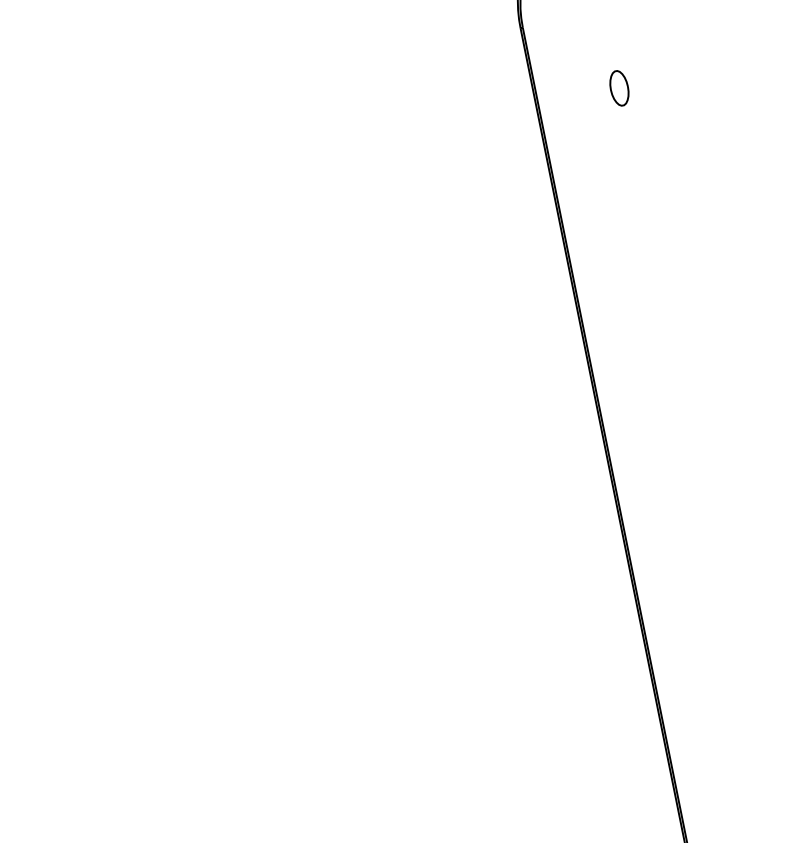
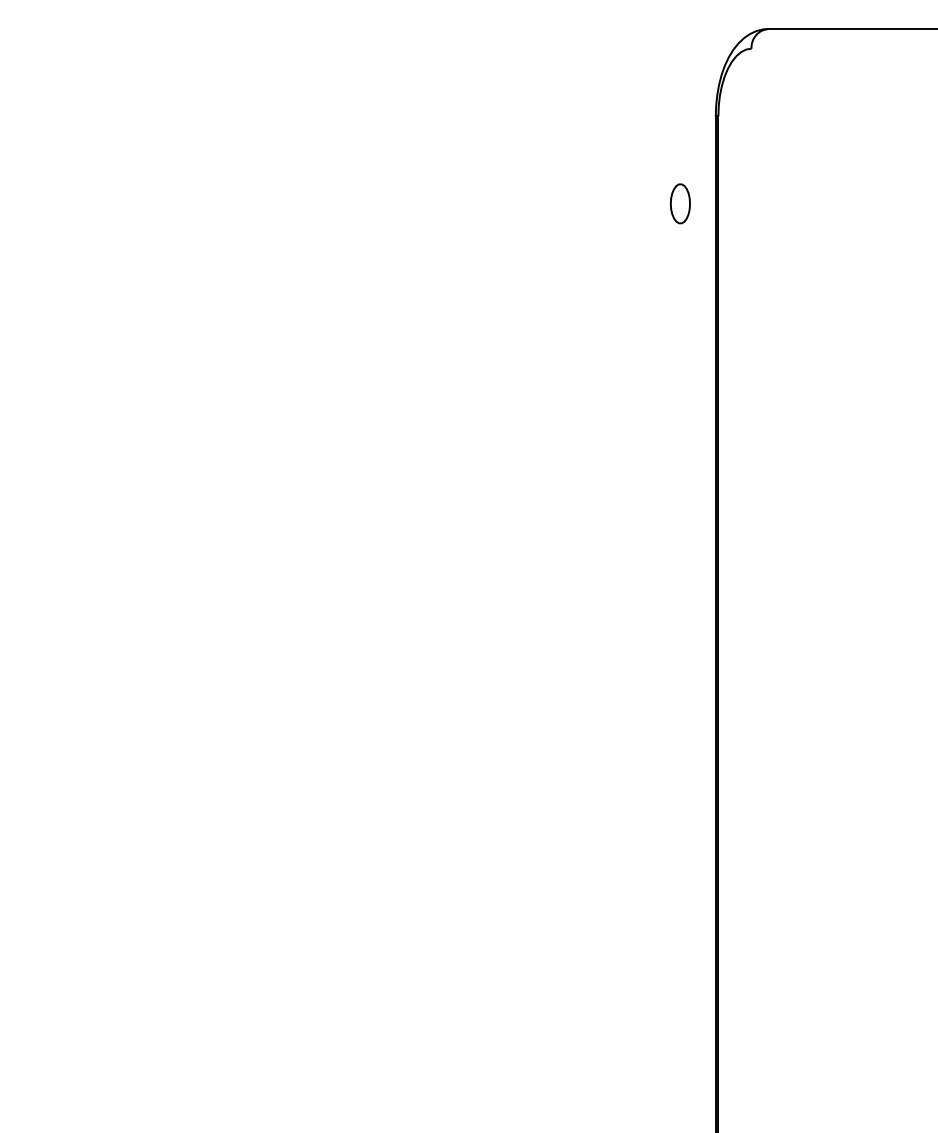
part: (618, 88) -> (679, 203), moved

